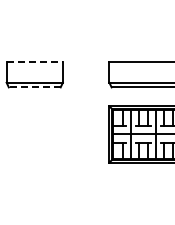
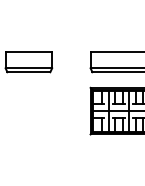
line: (35, 62) -> (29, 51), dashed -> solid
line: (34, 87) -> (28, 72), dashed -> solid

